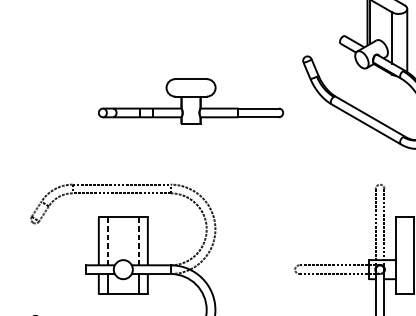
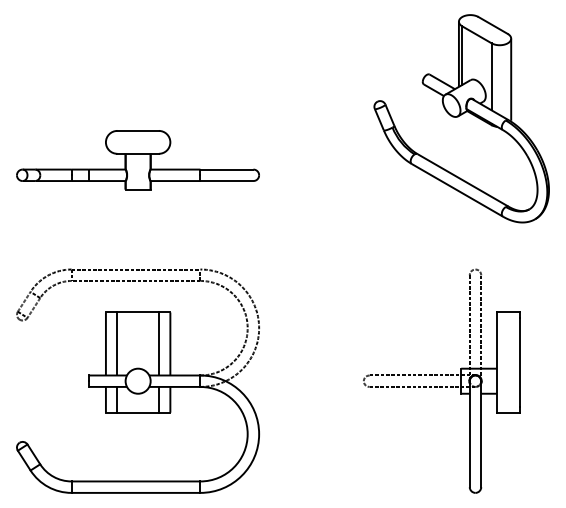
part: (190, 101) -> (137, 160), moved
line: (107, 240) -> (117, 343), dashed -> solid
line: (138, 240) -> (158, 343), dashed -> solid

